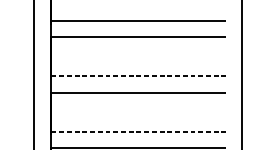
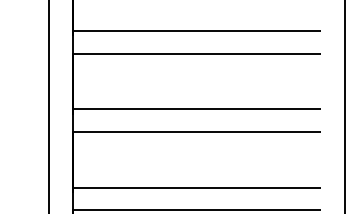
line: (138, 76) -> (197, 109), dashed -> solid
line: (138, 131) -> (197, 187), dashed -> solid

